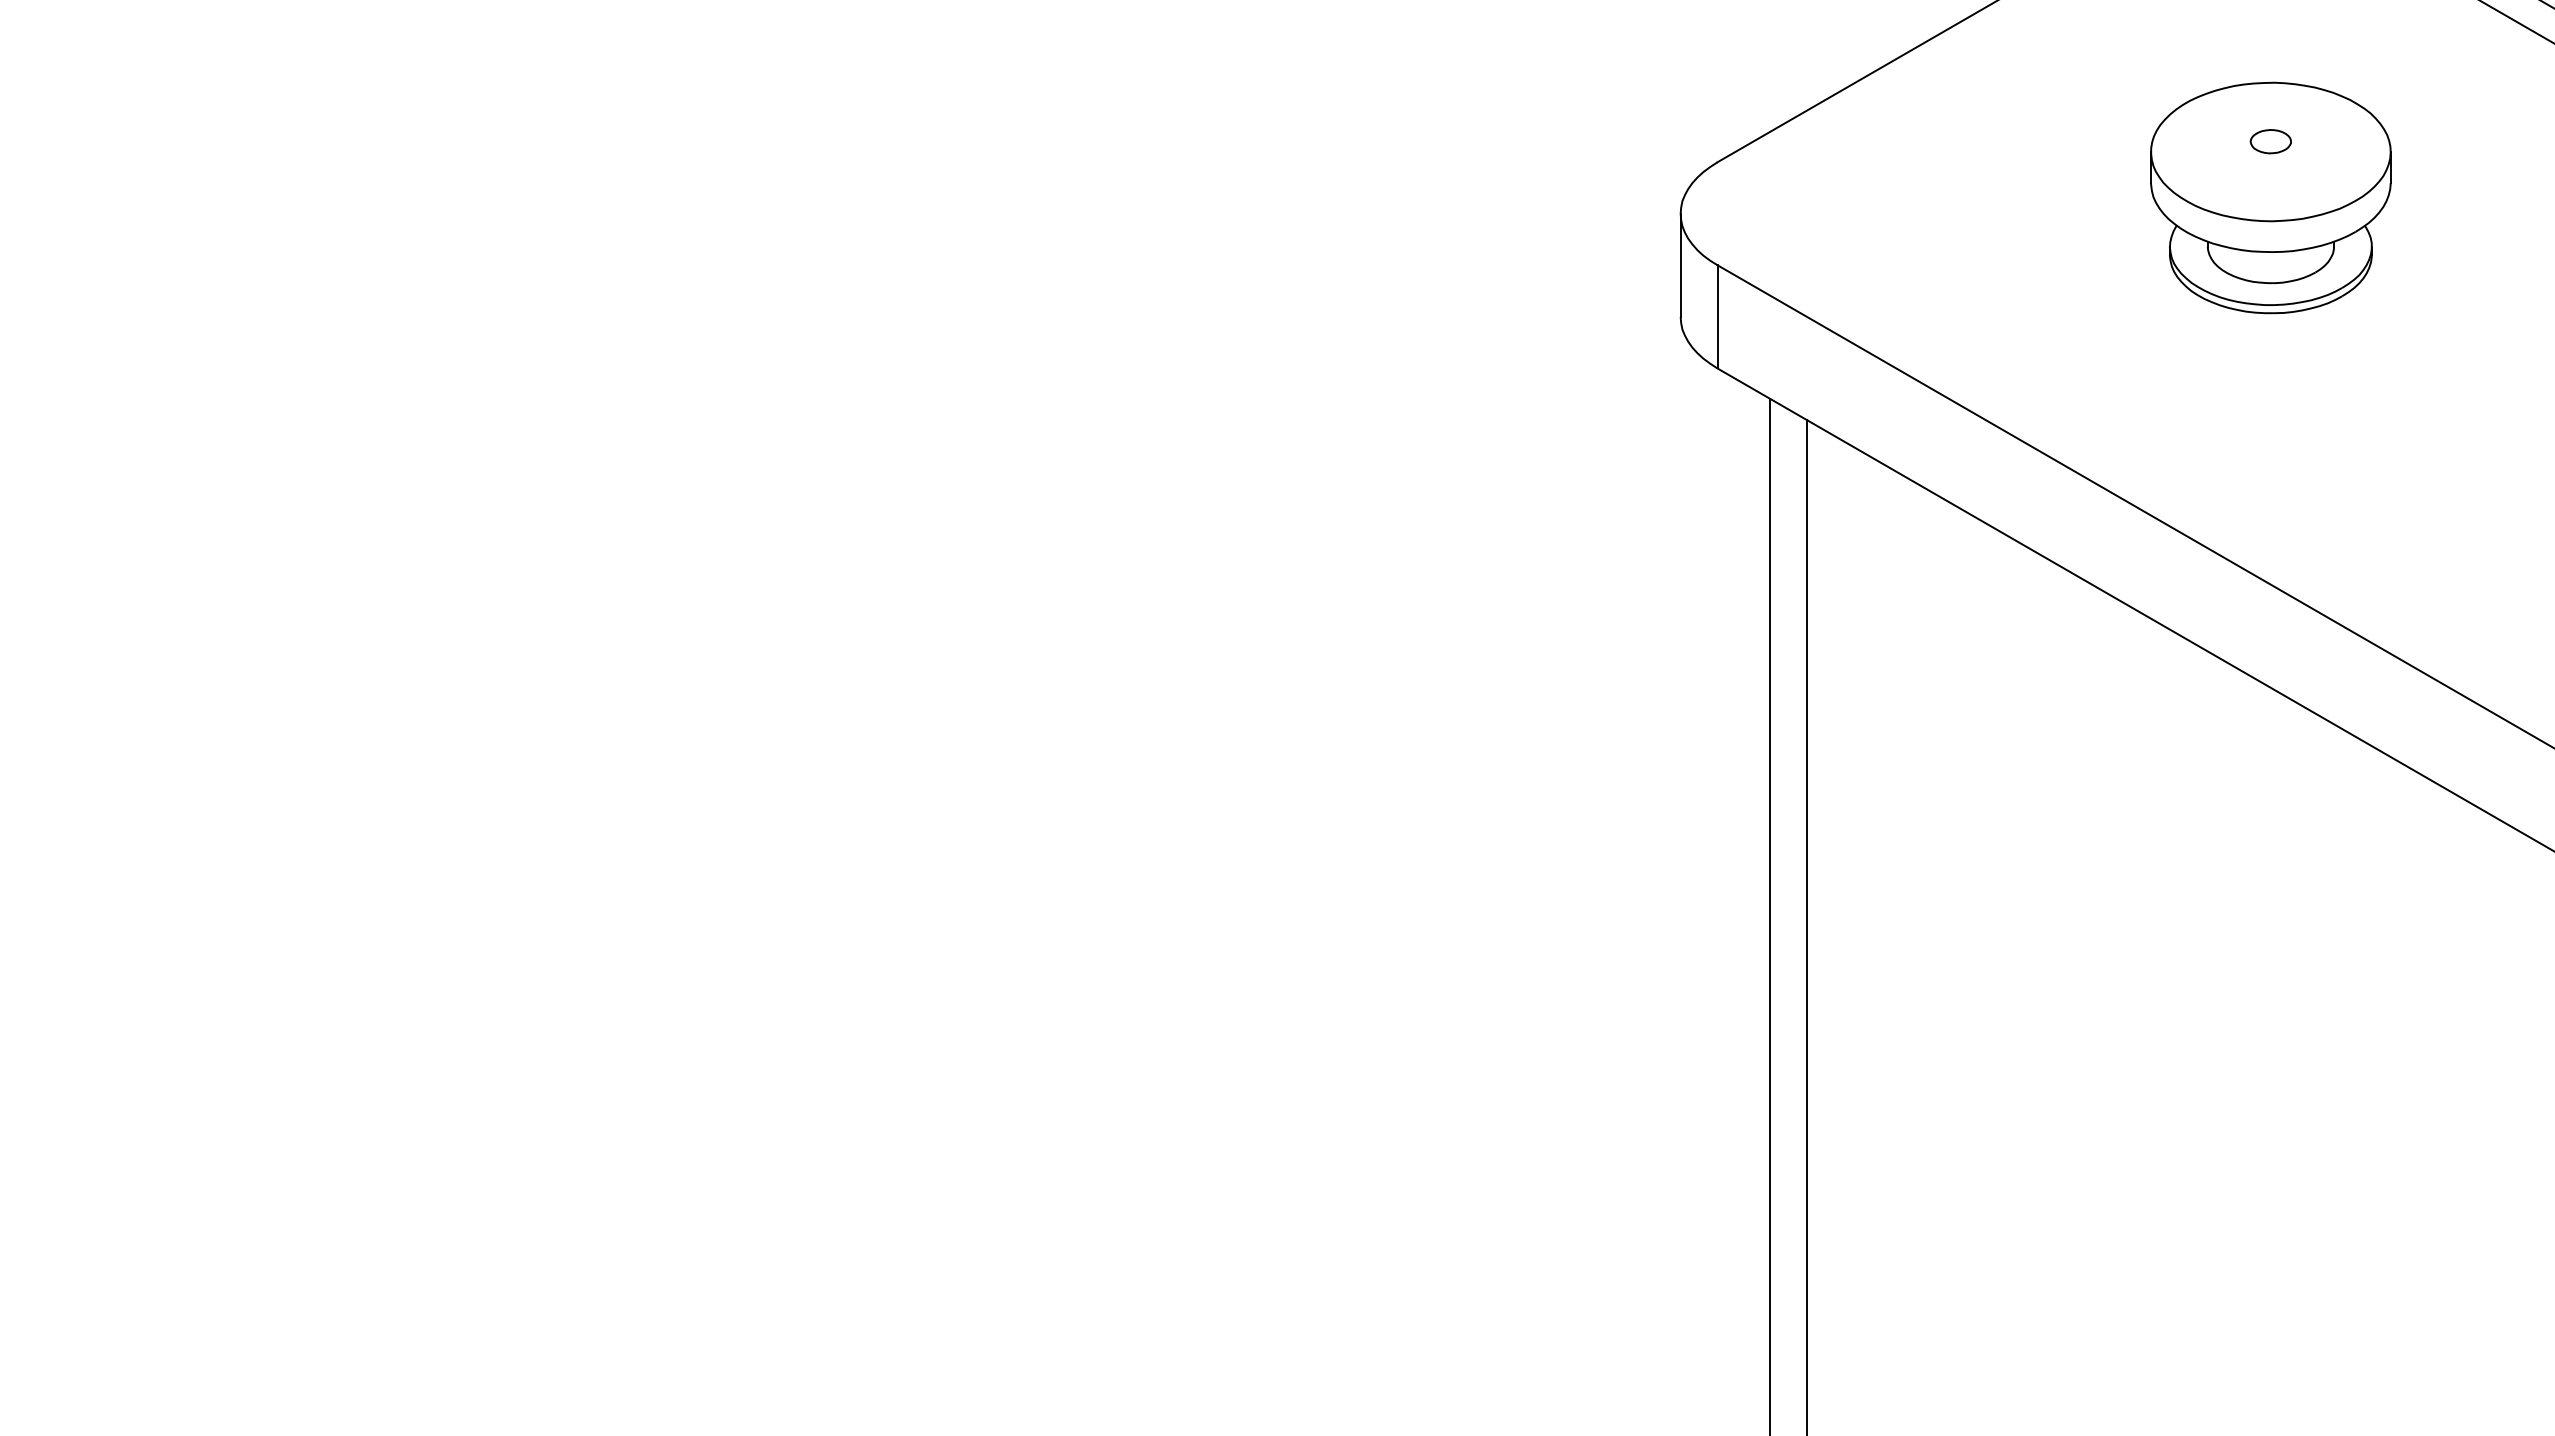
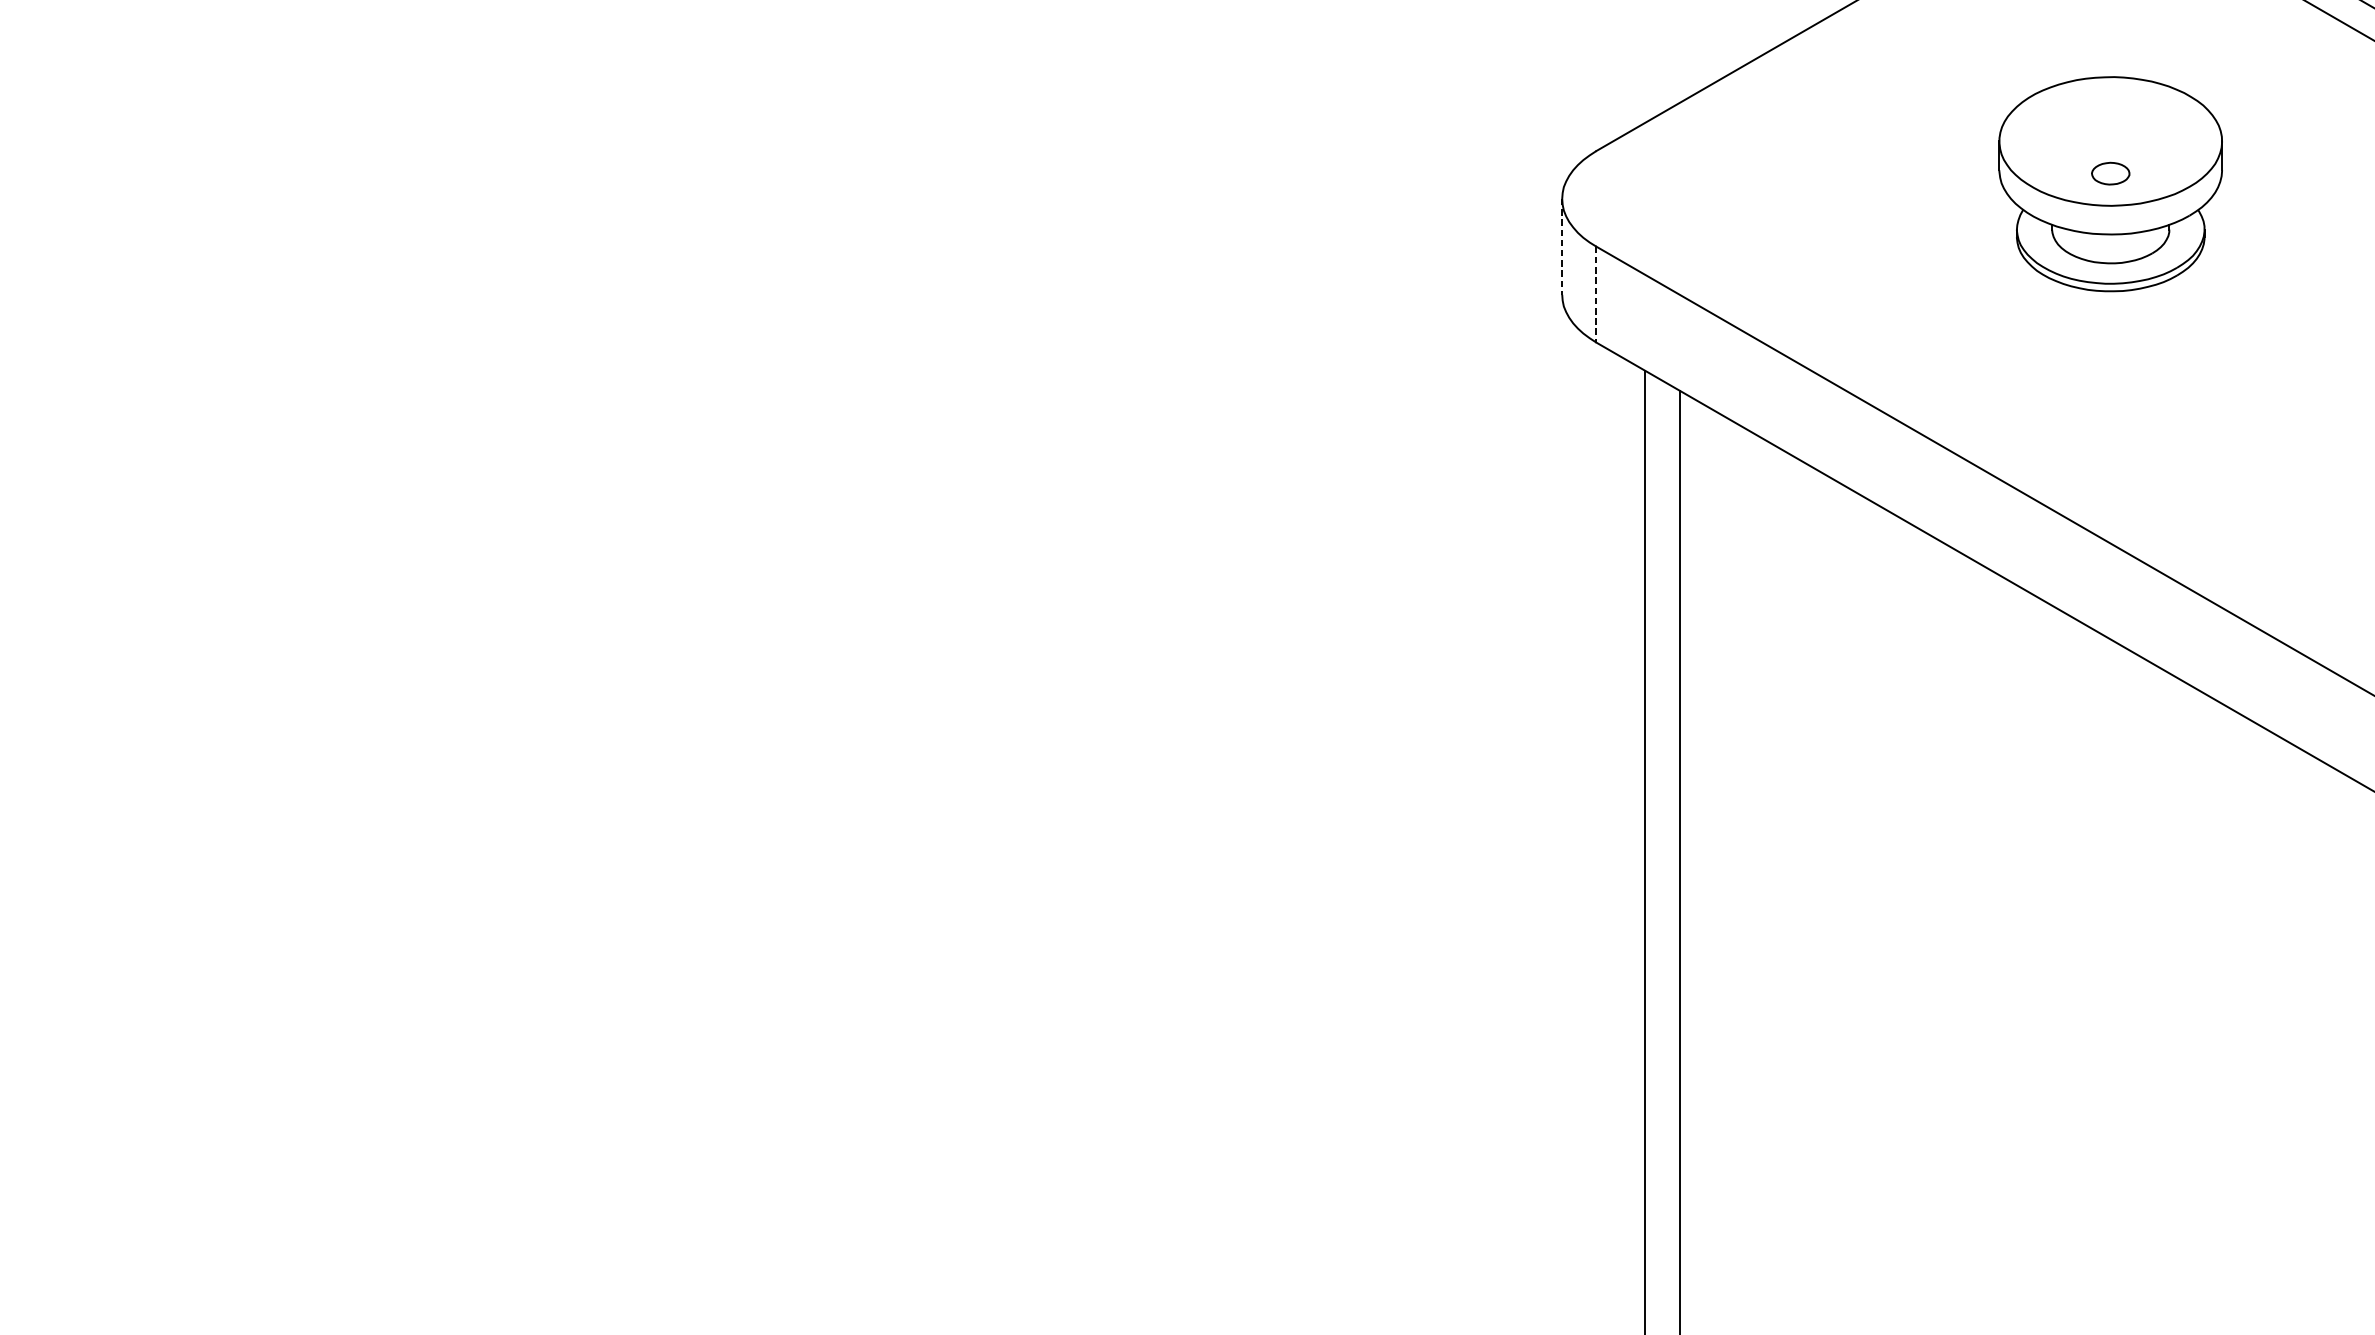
part: (2270, 141) -> (2110, 173), moved
line: (1680, 265) -> (1562, 246), solid -> dashed
line: (1717, 316) -> (1596, 294), solid -> dashed

